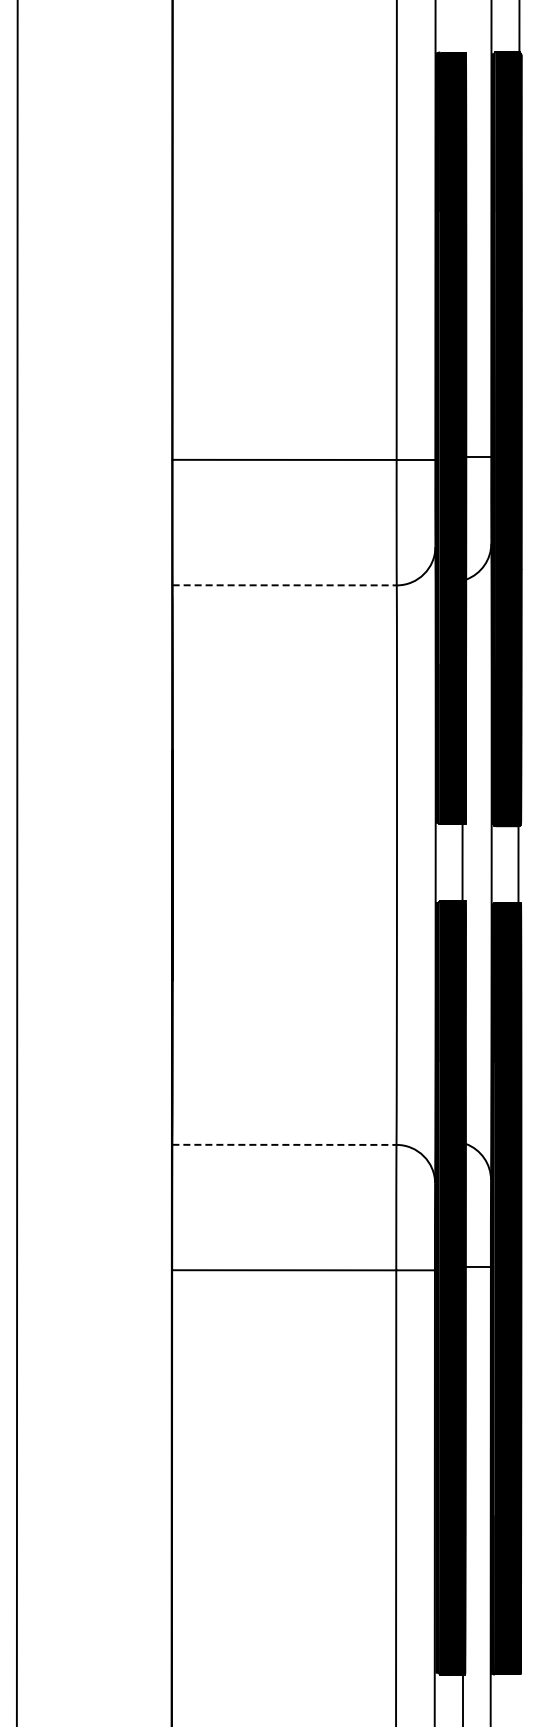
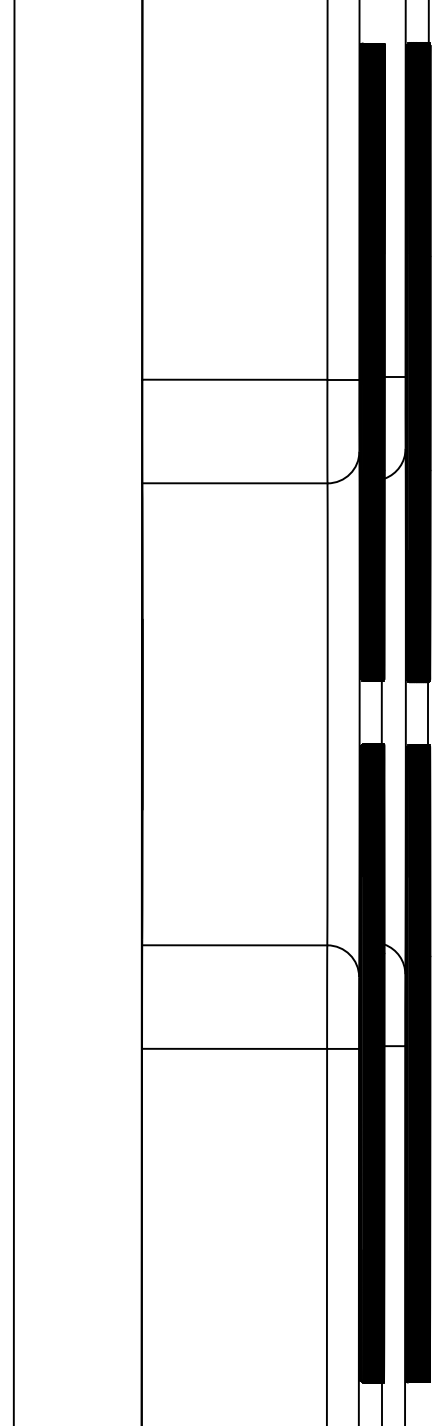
line: (285, 585) -> (235, 483), dashed -> solid
line: (284, 1144) -> (234, 945), dashed -> solid

